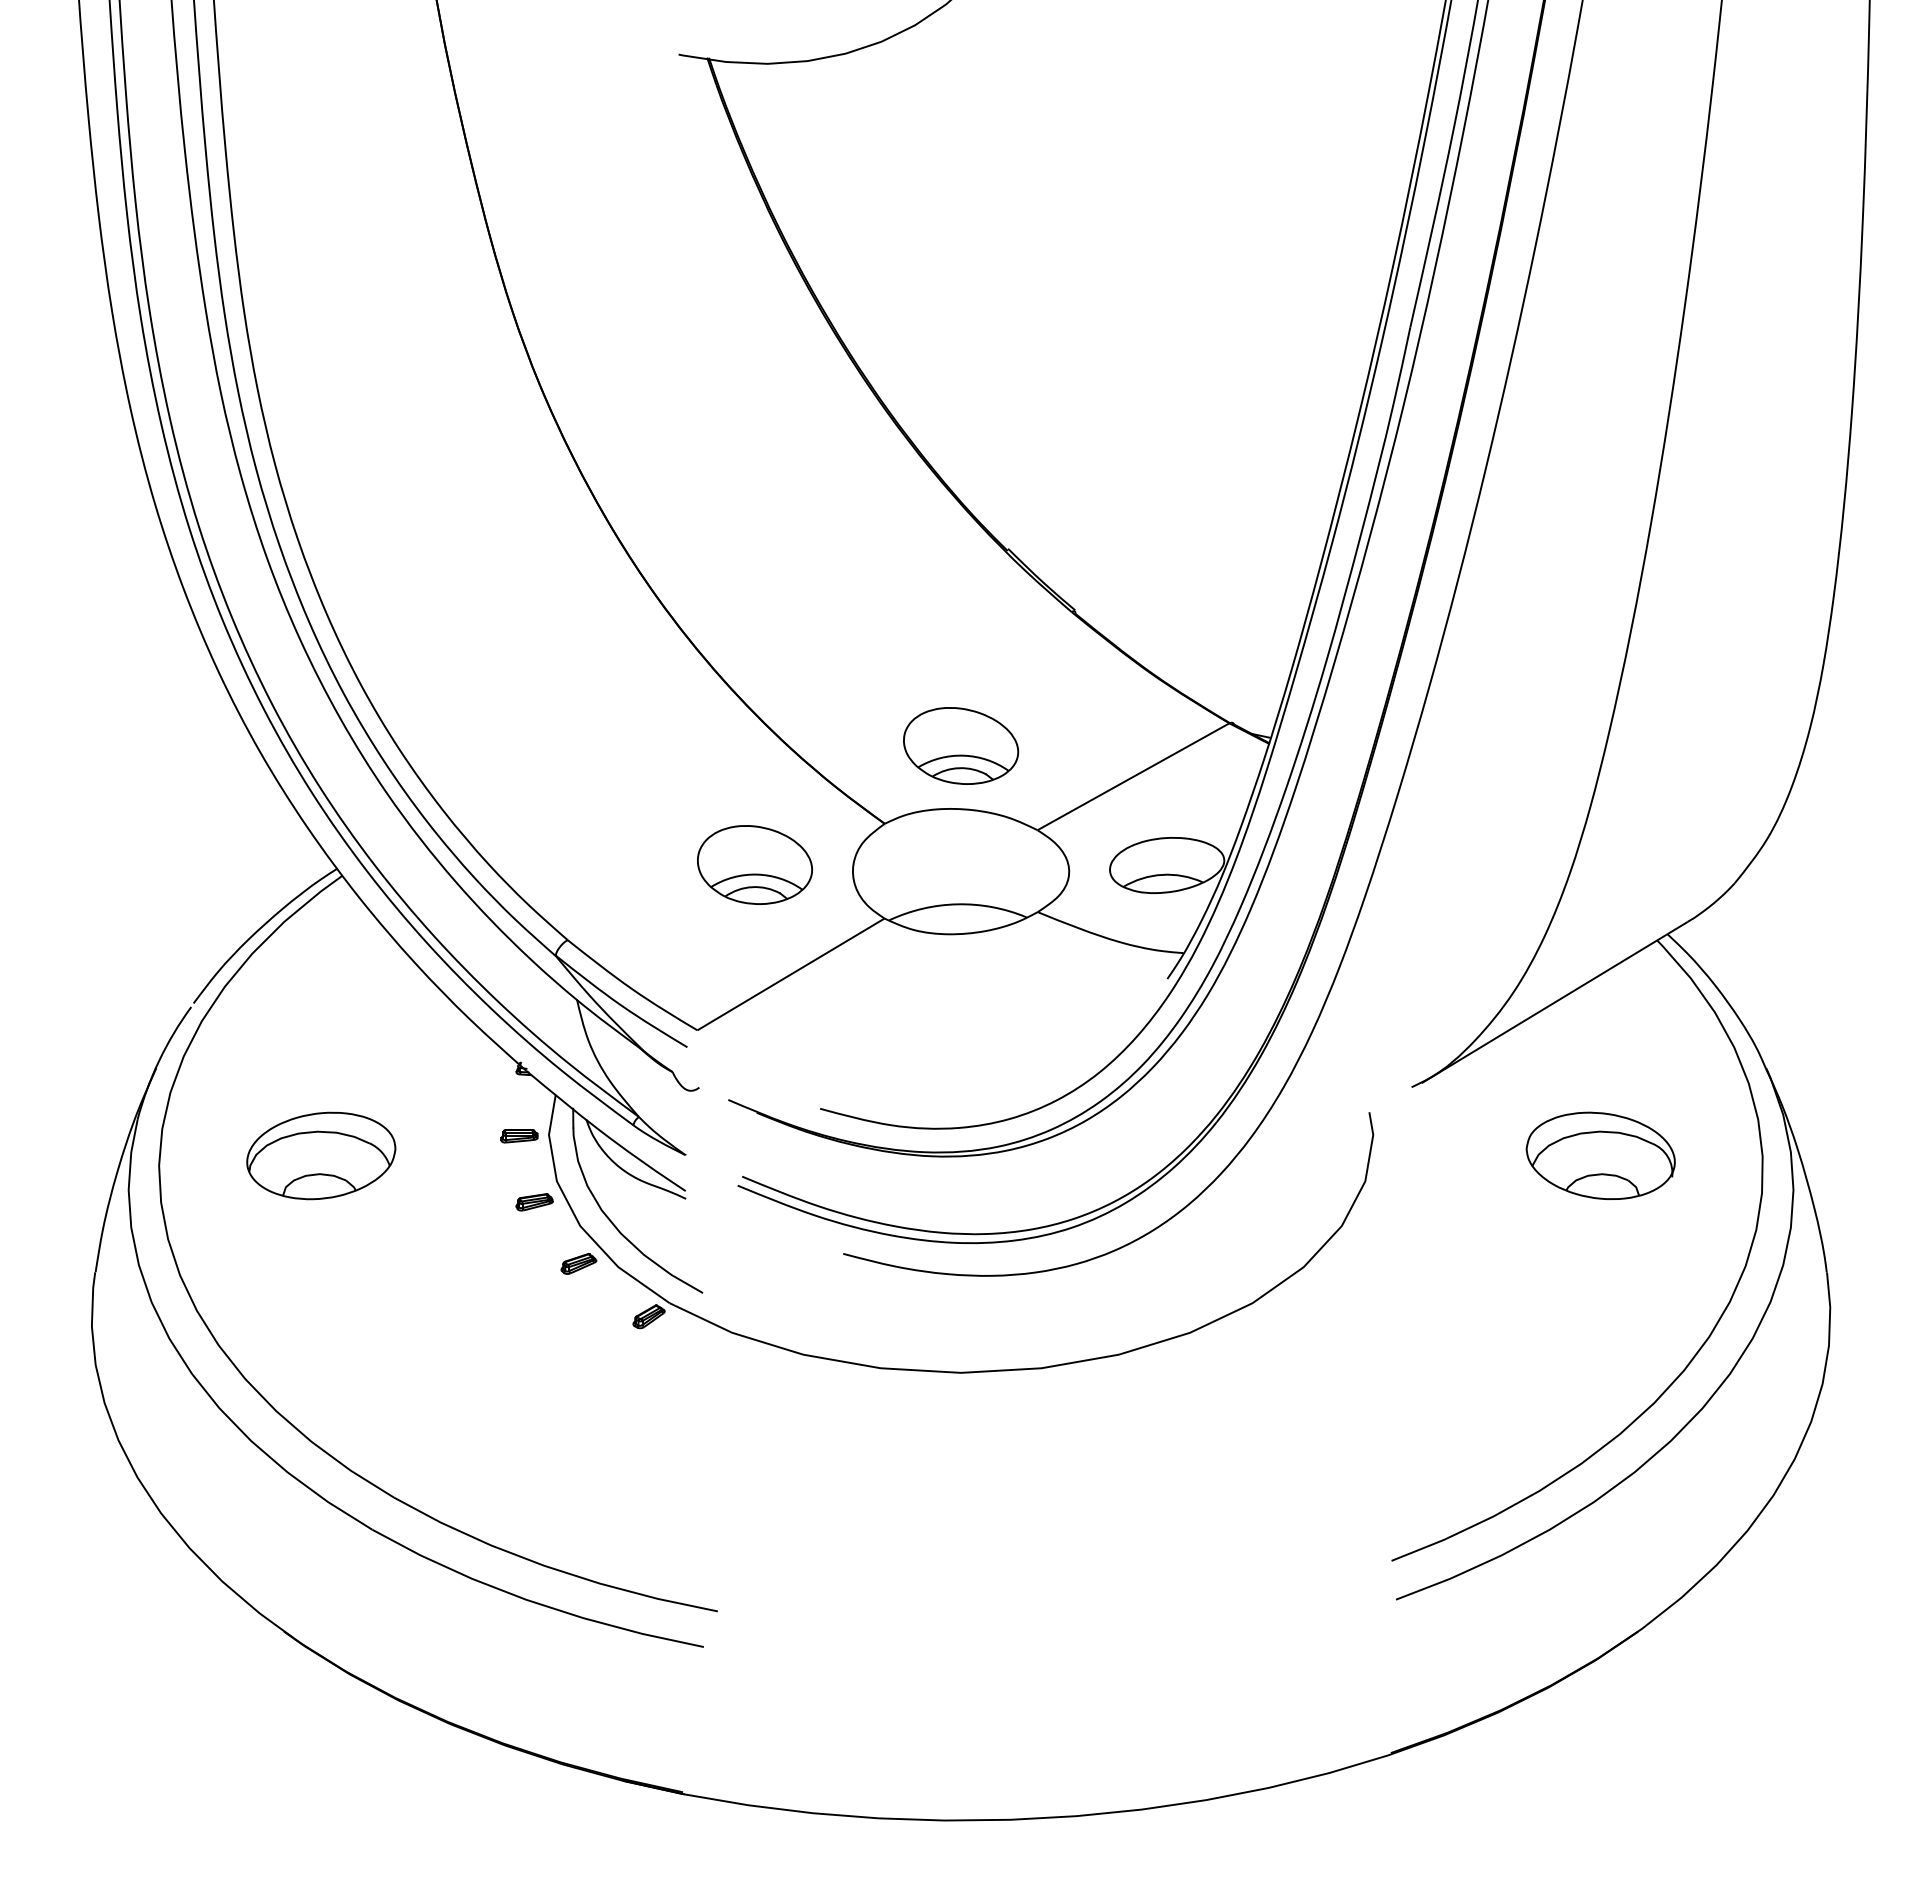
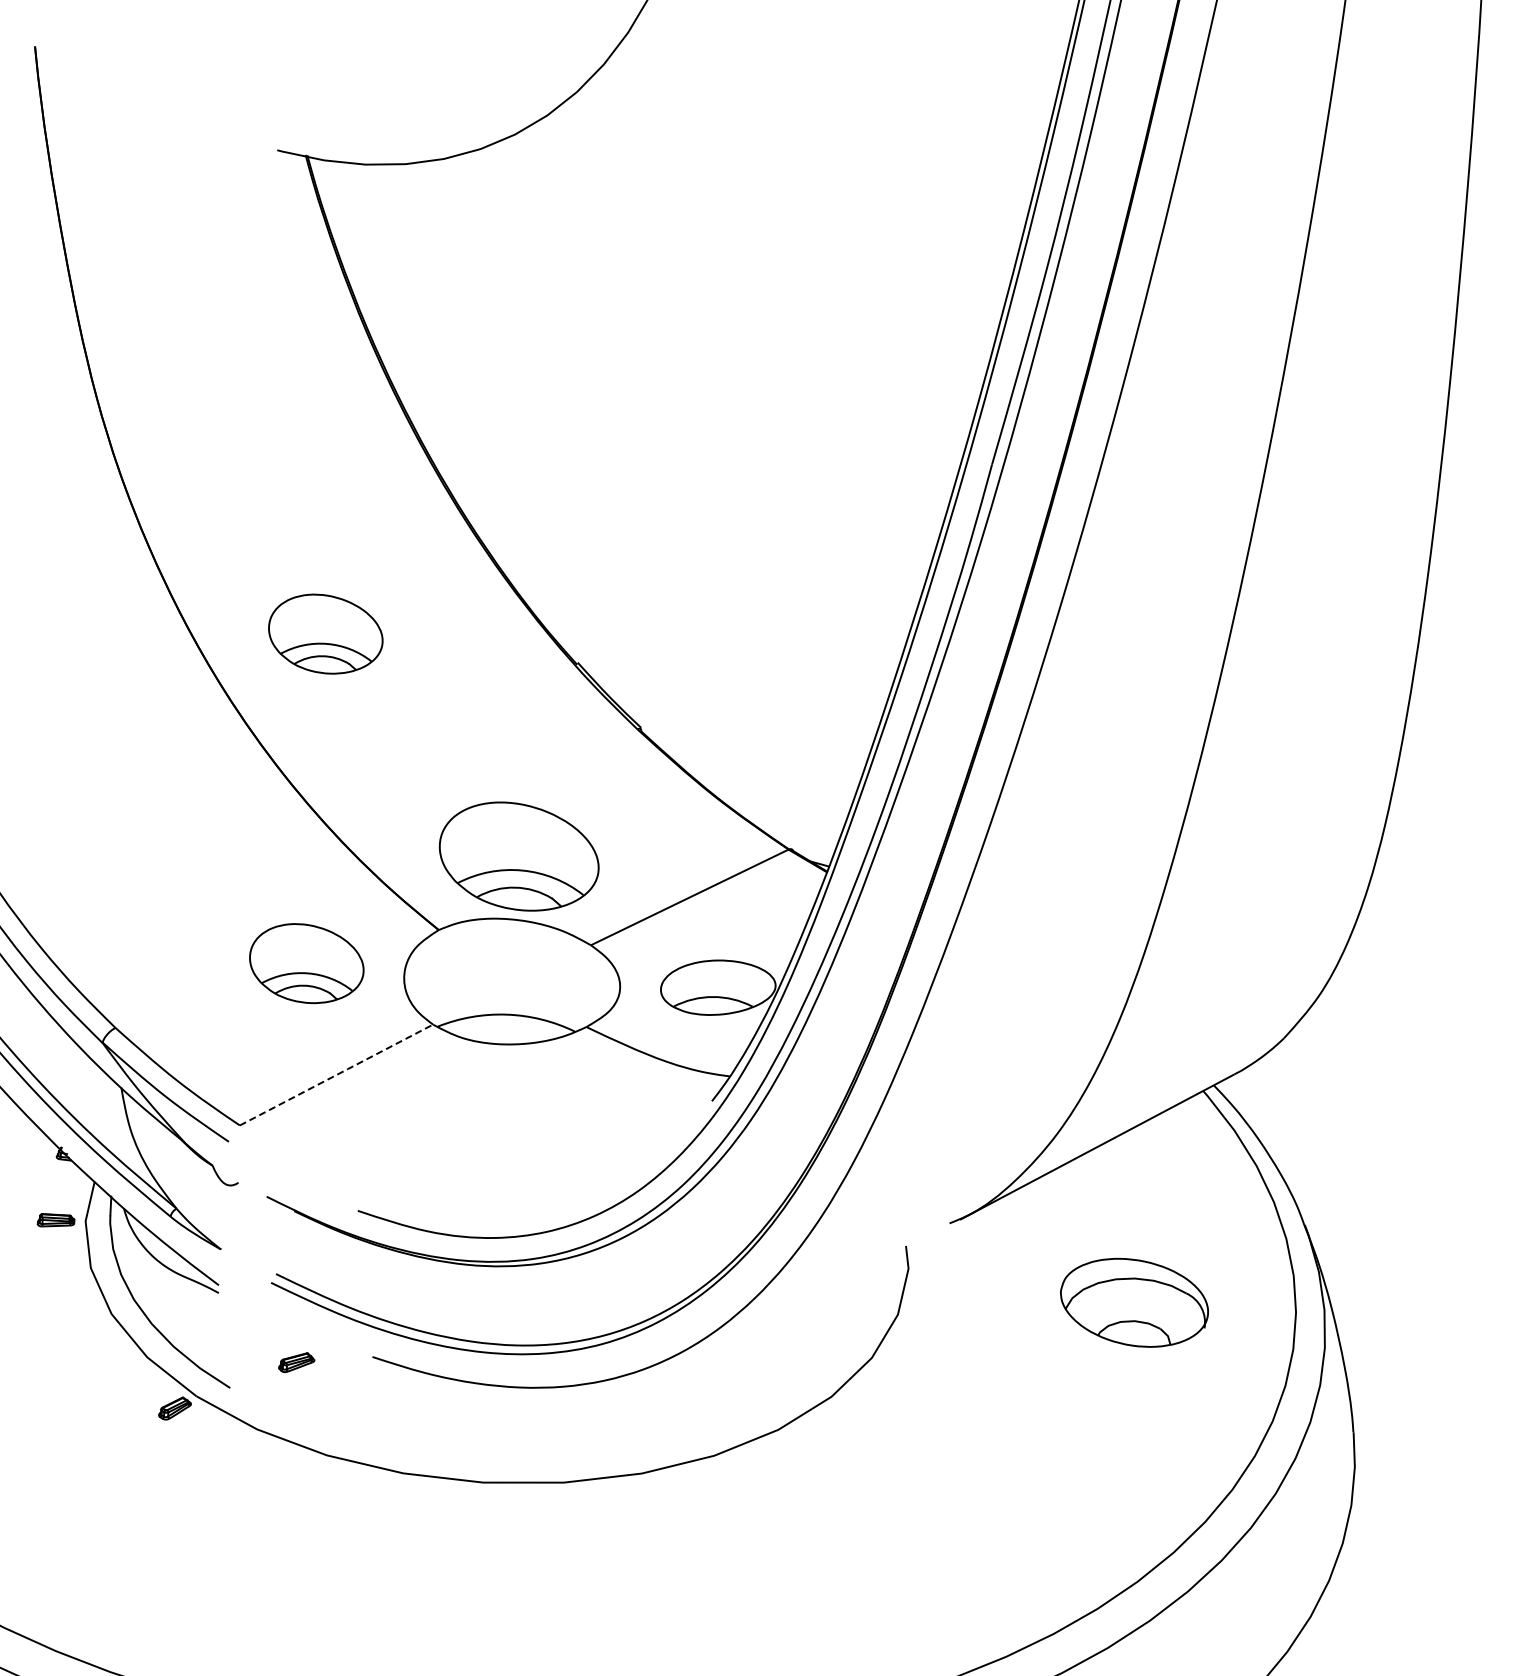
part: (755, 534) -> (326, 633), added
part: (961, 745) -> (519, 856), size x1.4
line: (791, 974) -> (336, 1075), solid -> dashed
part: (534, 1202) -> (67, 1287), removed
part: (578, 1263) -> (296, 1362), moved

